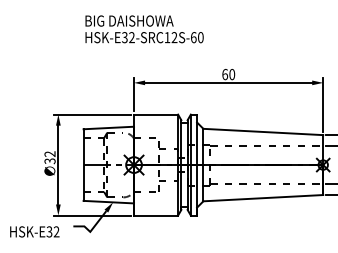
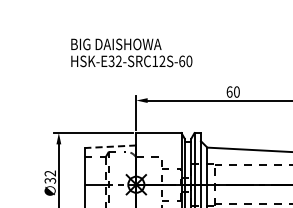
text: (144, 29) -> (131, 53), moved
line: (108, 128) -> (110, 147), solid -> dashed

